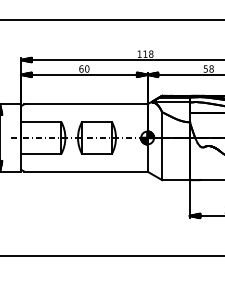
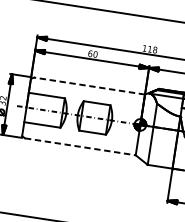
line: (86, 104) -> (90, 86), solid -> dashed
line: (86, 171) -> (80, 146), solid -> dashed

